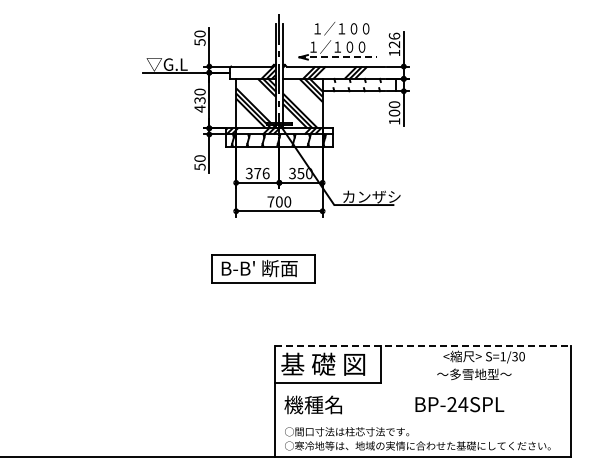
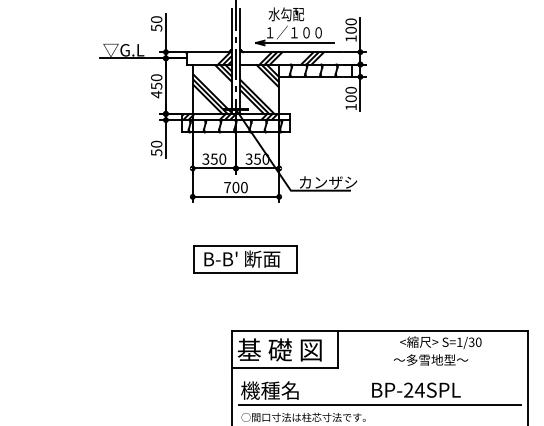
text: (340, 28) -> (297, 14), １／１００ -> 水勾配
text: (394, 40) -> (351, 26), 126 -> 100
line: (338, 57) -> (295, 43), dashed -> solid
hatch: (356, 84) -> (313, 70), added
text: (199, 100) -> (156, 86), 430 -> 450
text: (261, 173) -> (218, 159), 376 -> 350
part: (263, 268) -> (246, 259), moved
line: (423, 345) -> (380, 331), dashed -> solid
line: (422, 419) -> (379, 405), added

